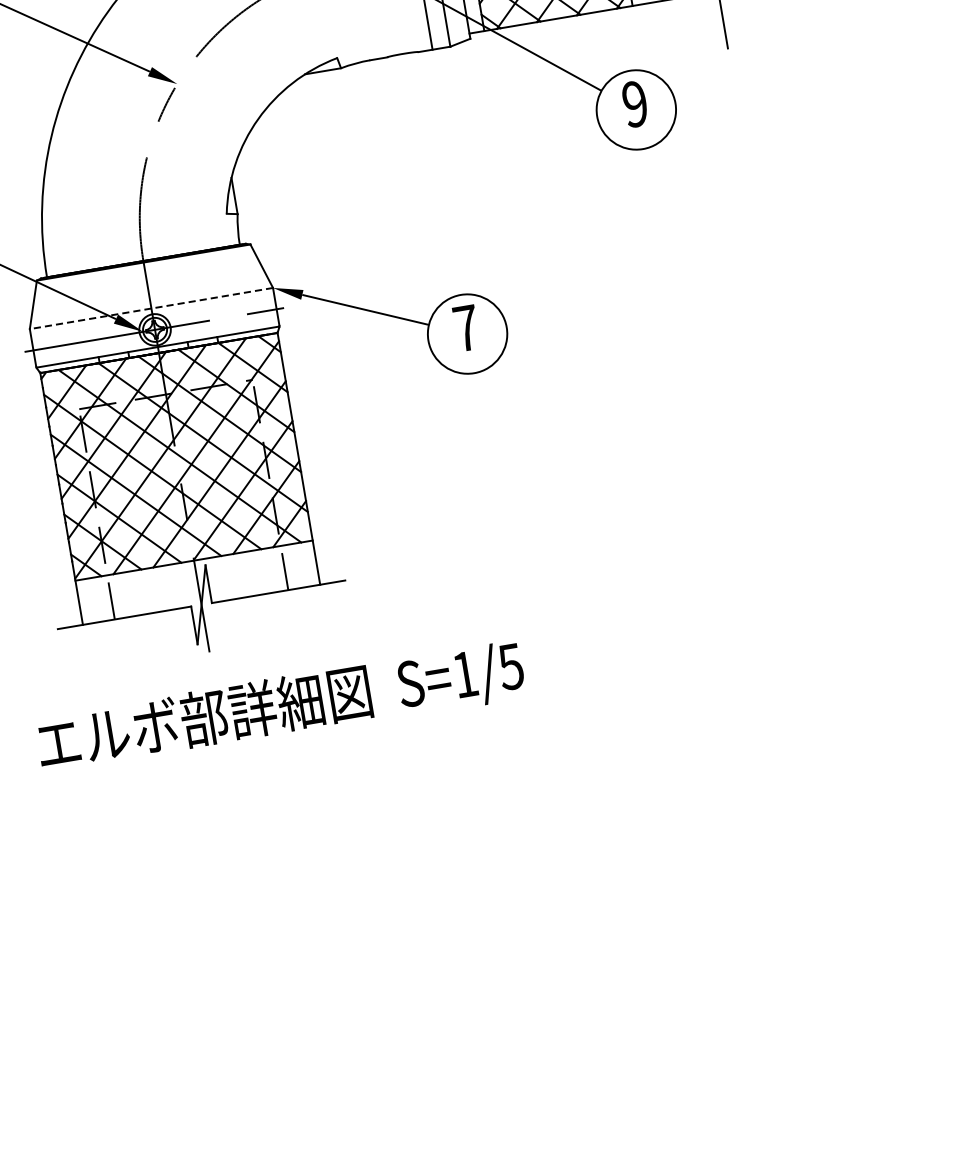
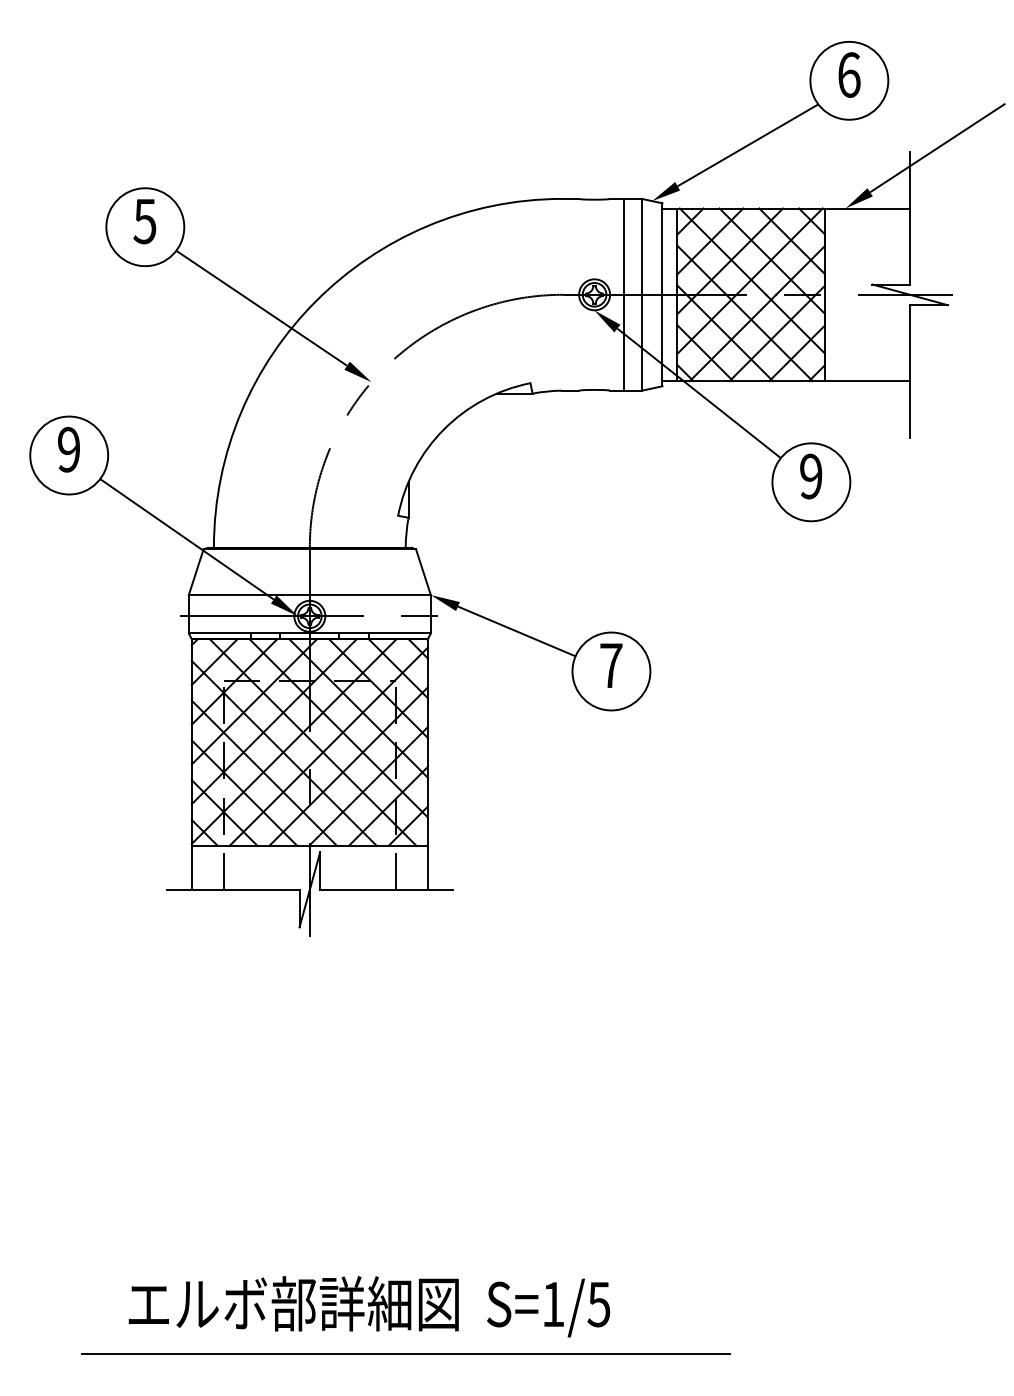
line: (151, 309) -> (309, 595), dashed -> solid
text: (280, 707) -> (369, 1306), moved
line: (376, 1055) -> (405, 1354), added

